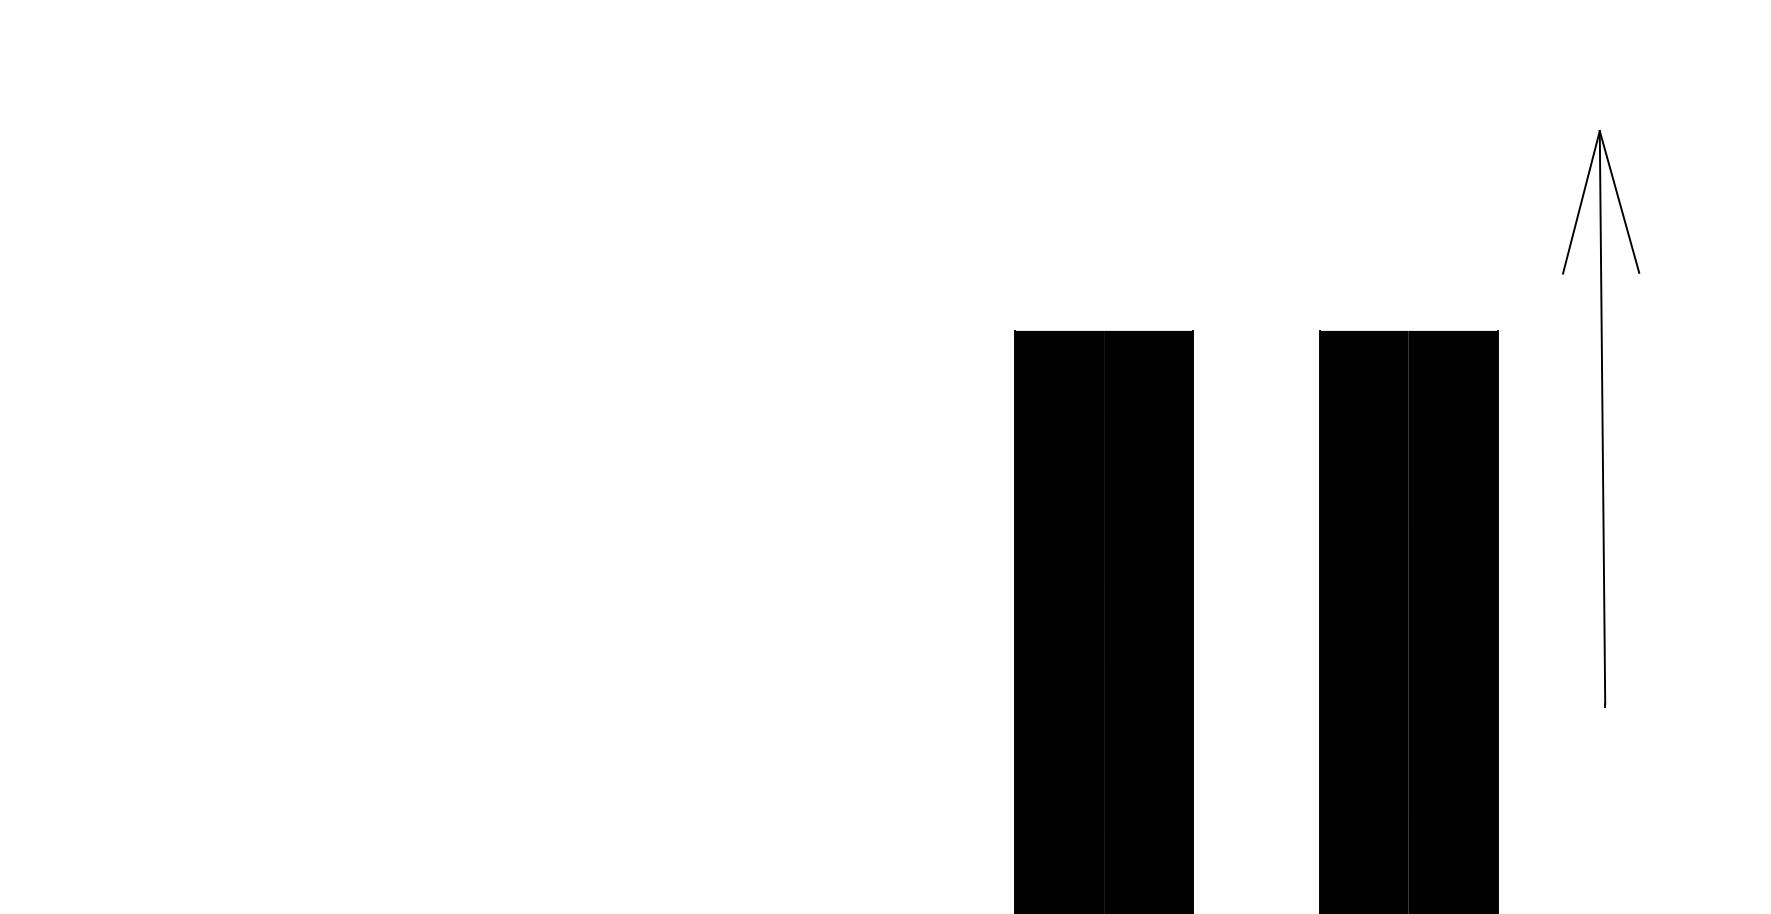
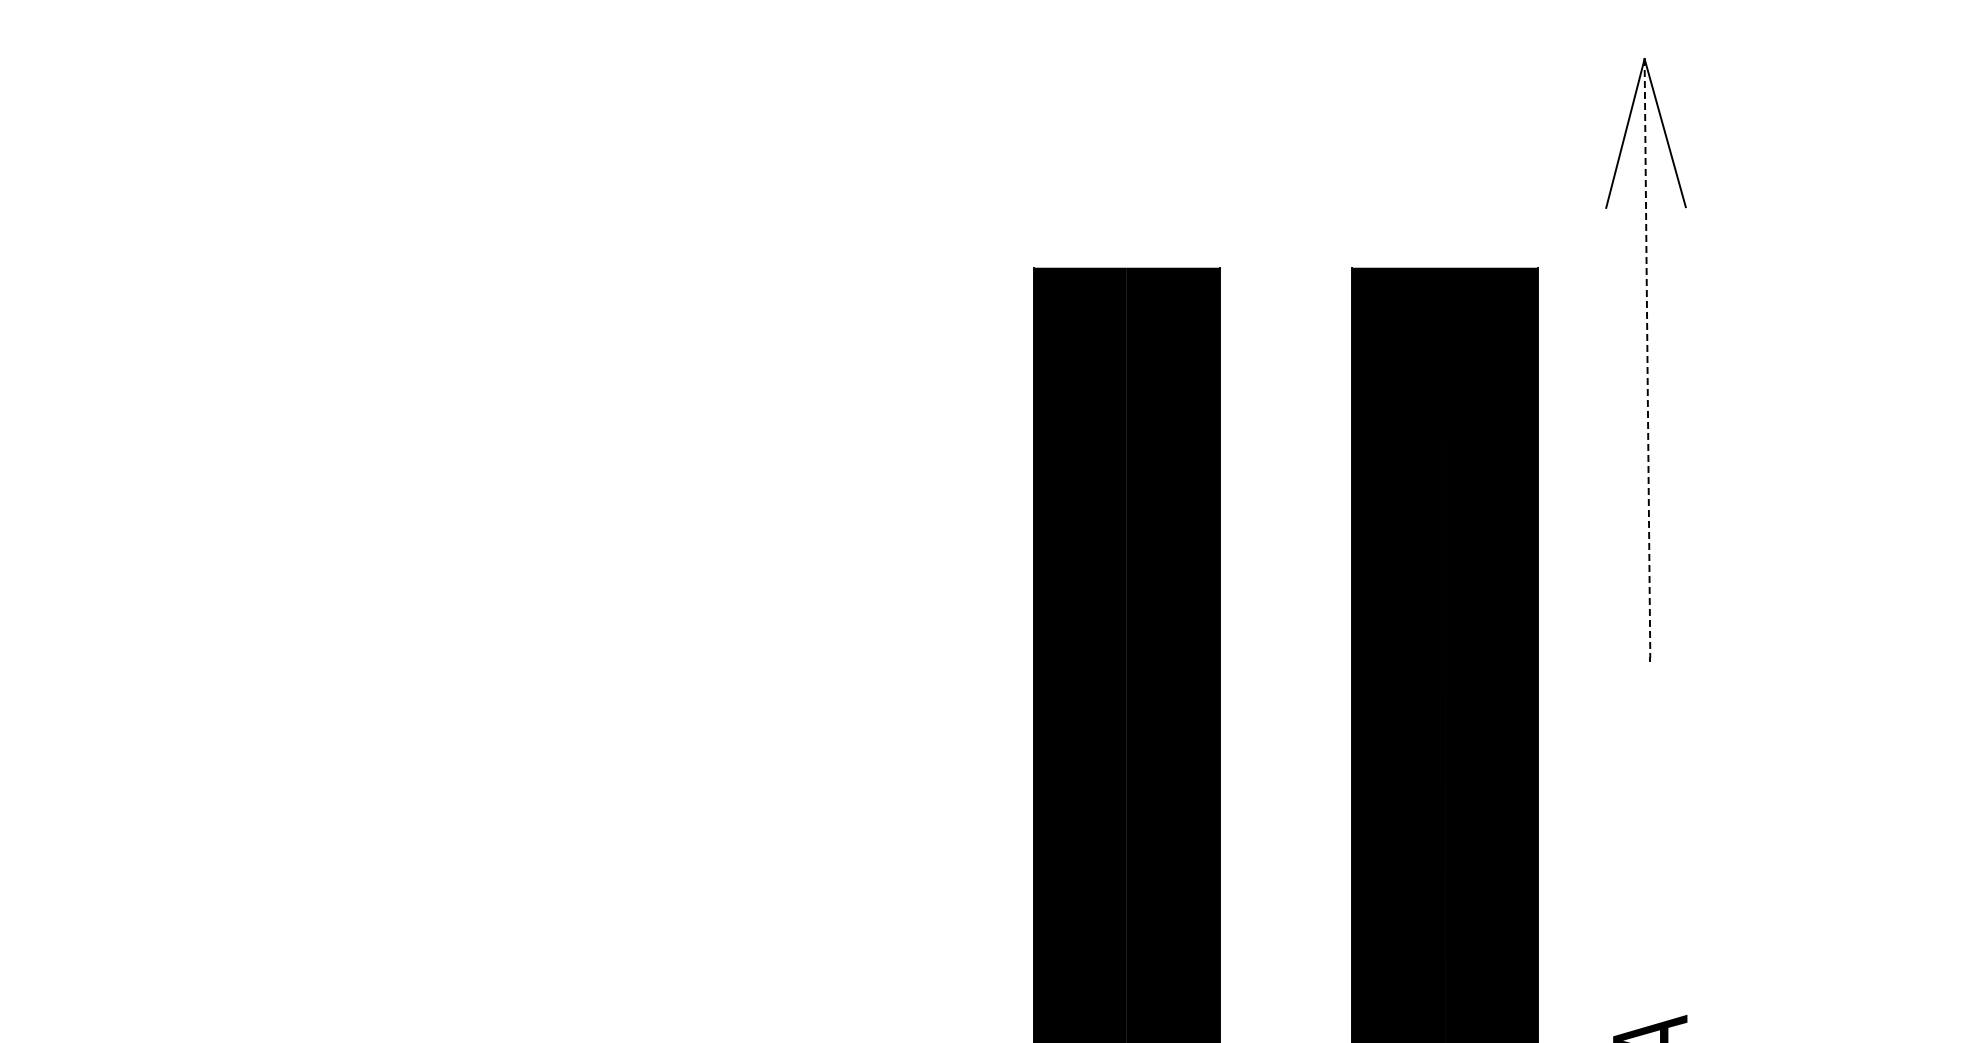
line: (1602, 417) -> (1647, 358), solid -> dashed

